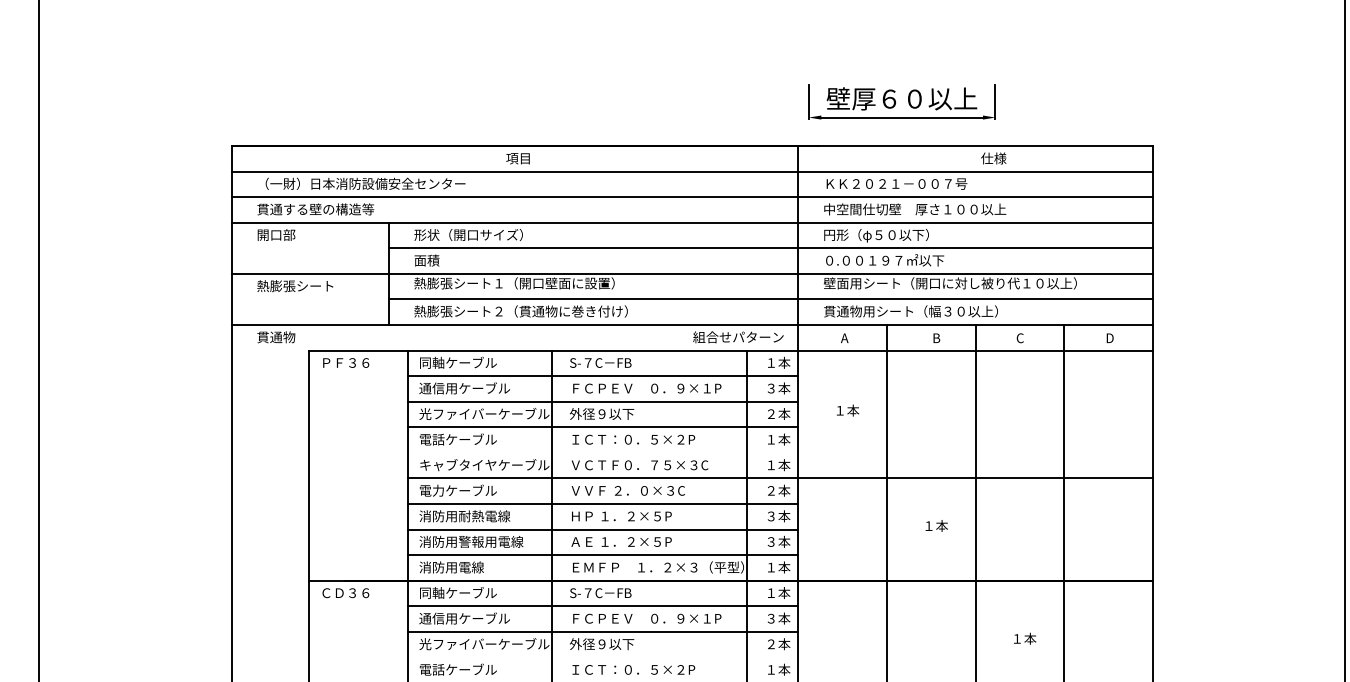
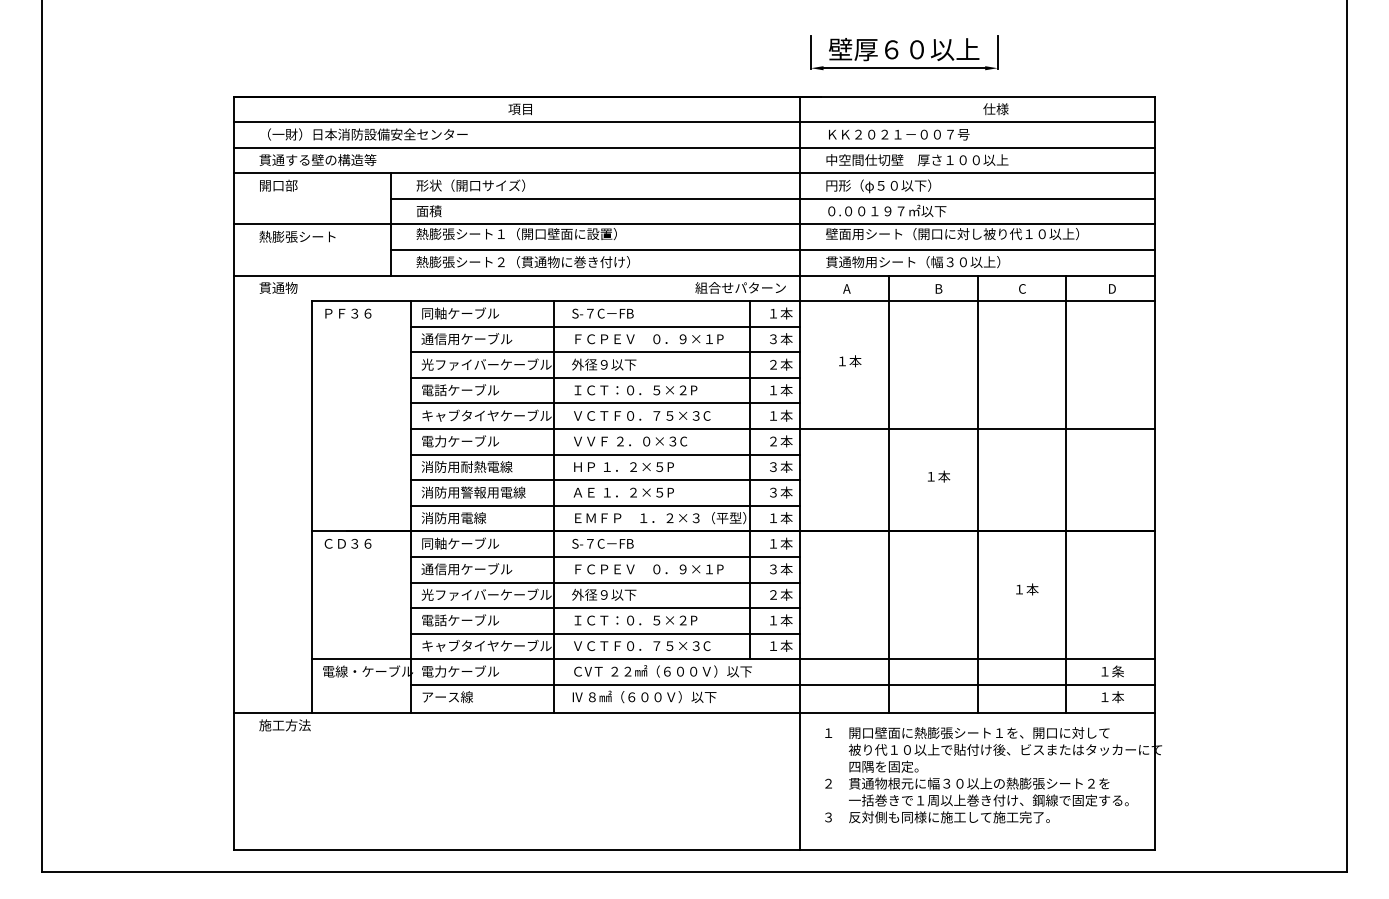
line: (603, 452) -> (605, 403), added
line: (603, 657) -> (605, 608), added

